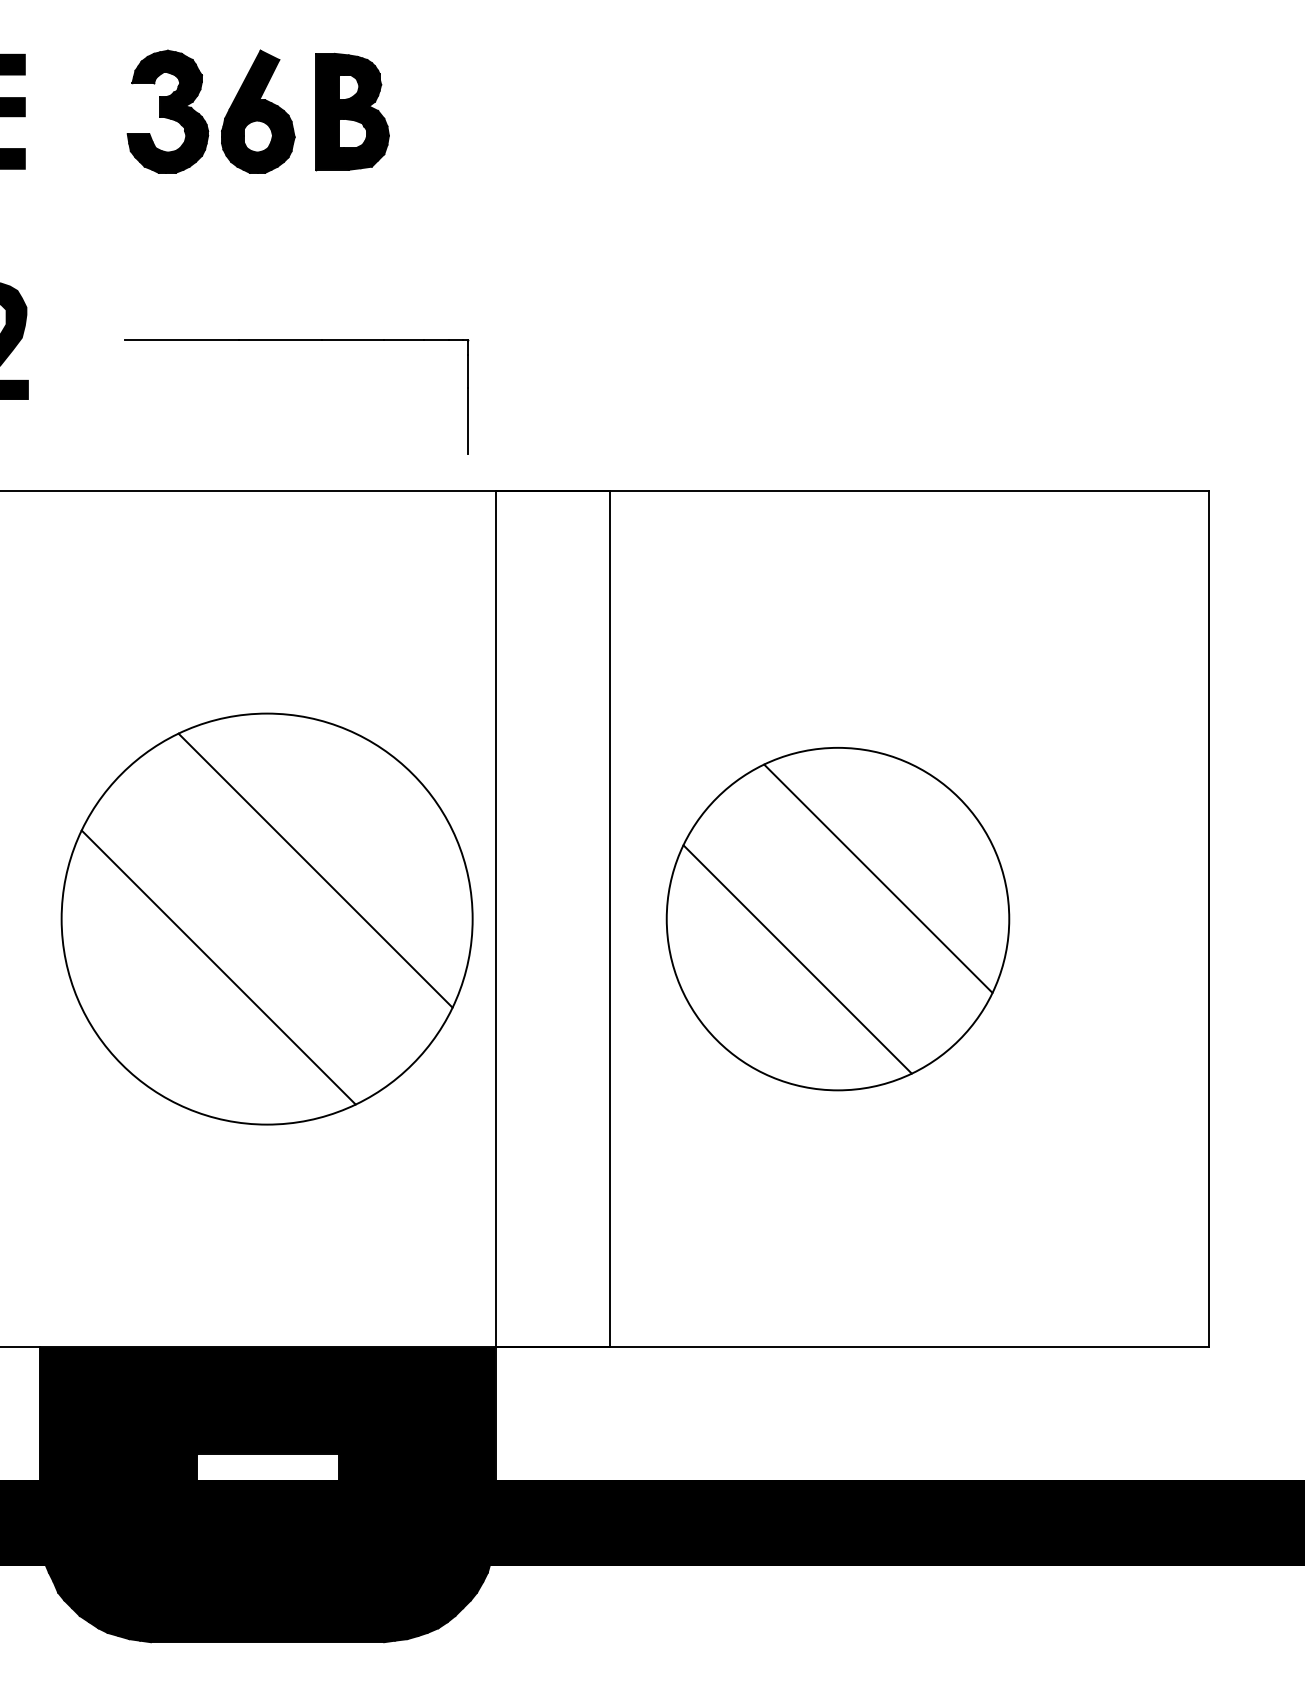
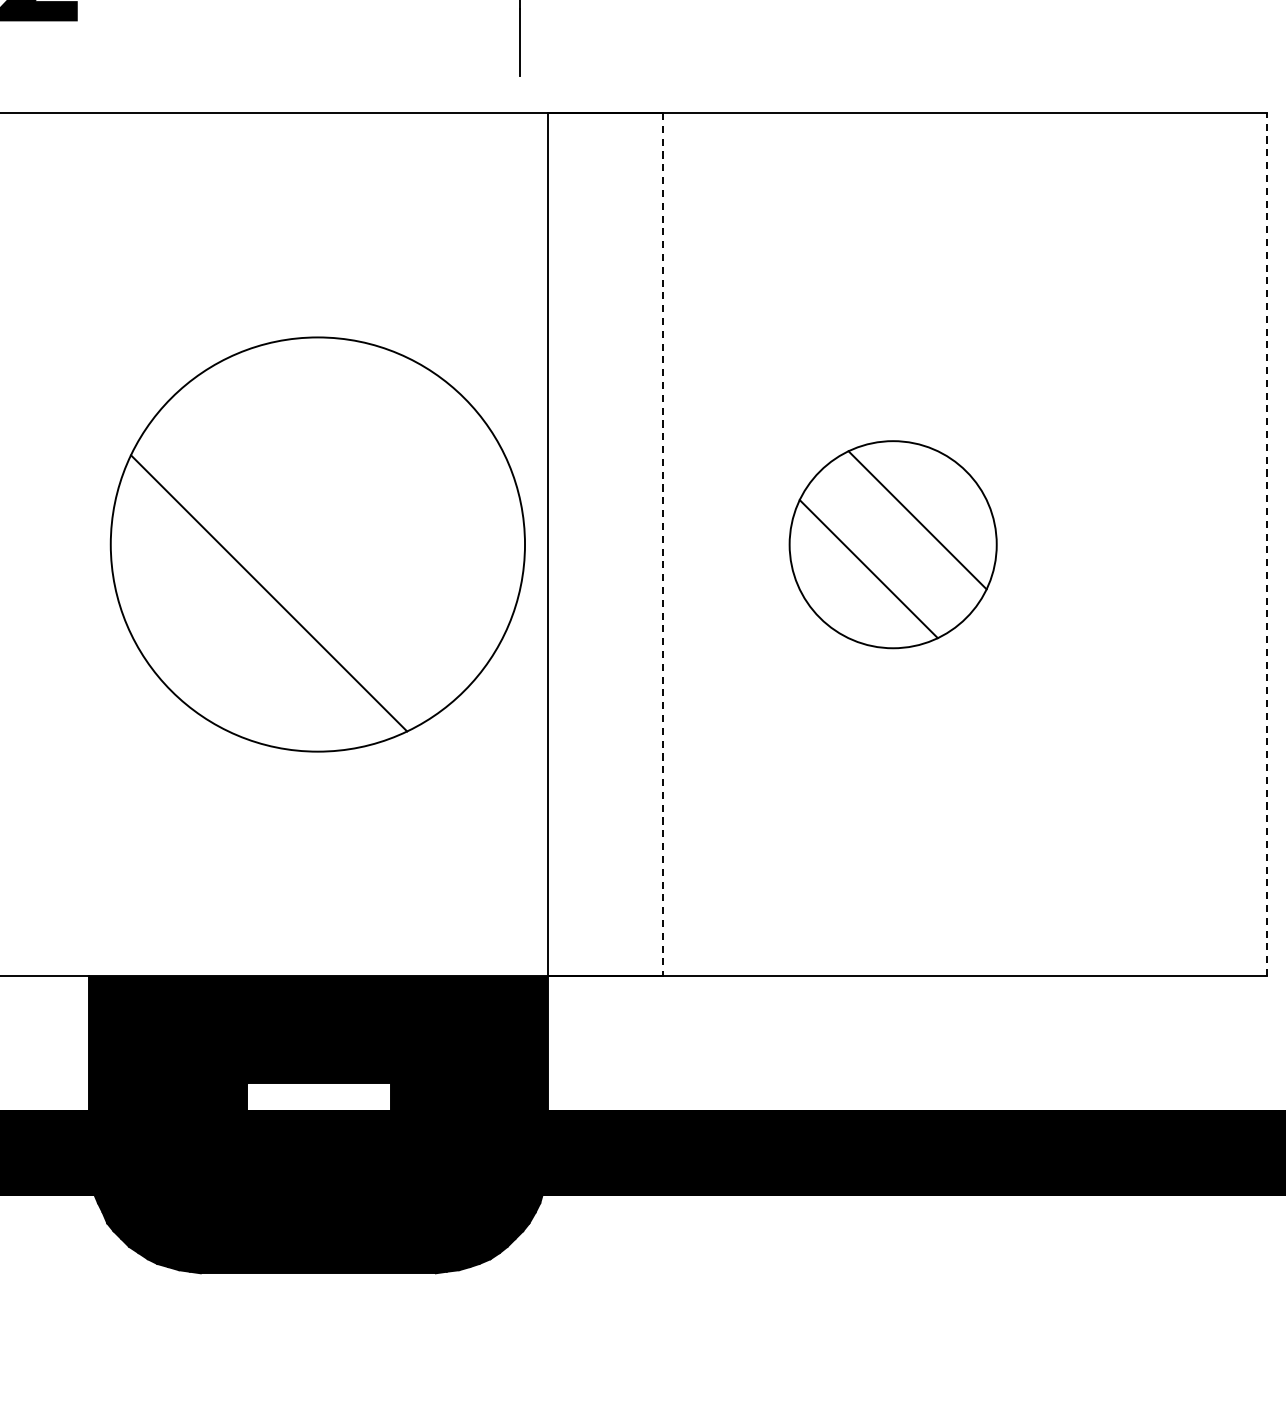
line: (315, 870) -> (366, 495), removed
line: (1209, 918) -> (1267, 543), solid -> dashed
line: (609, 919) -> (662, 544), solid -> dashed
part: (837, 919) -> (892, 544), size x0.6

